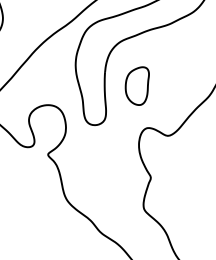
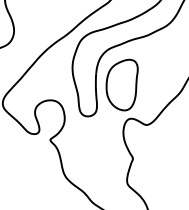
part: (136, 85) -> (121, 84), size x1.67

